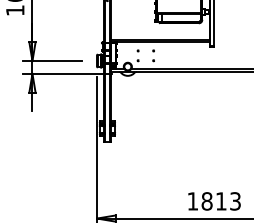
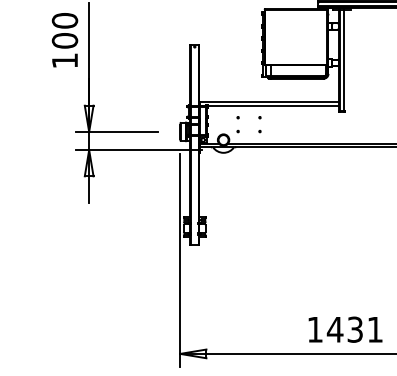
text: (220, 201) -> (354, 329), 1813 -> 1431

